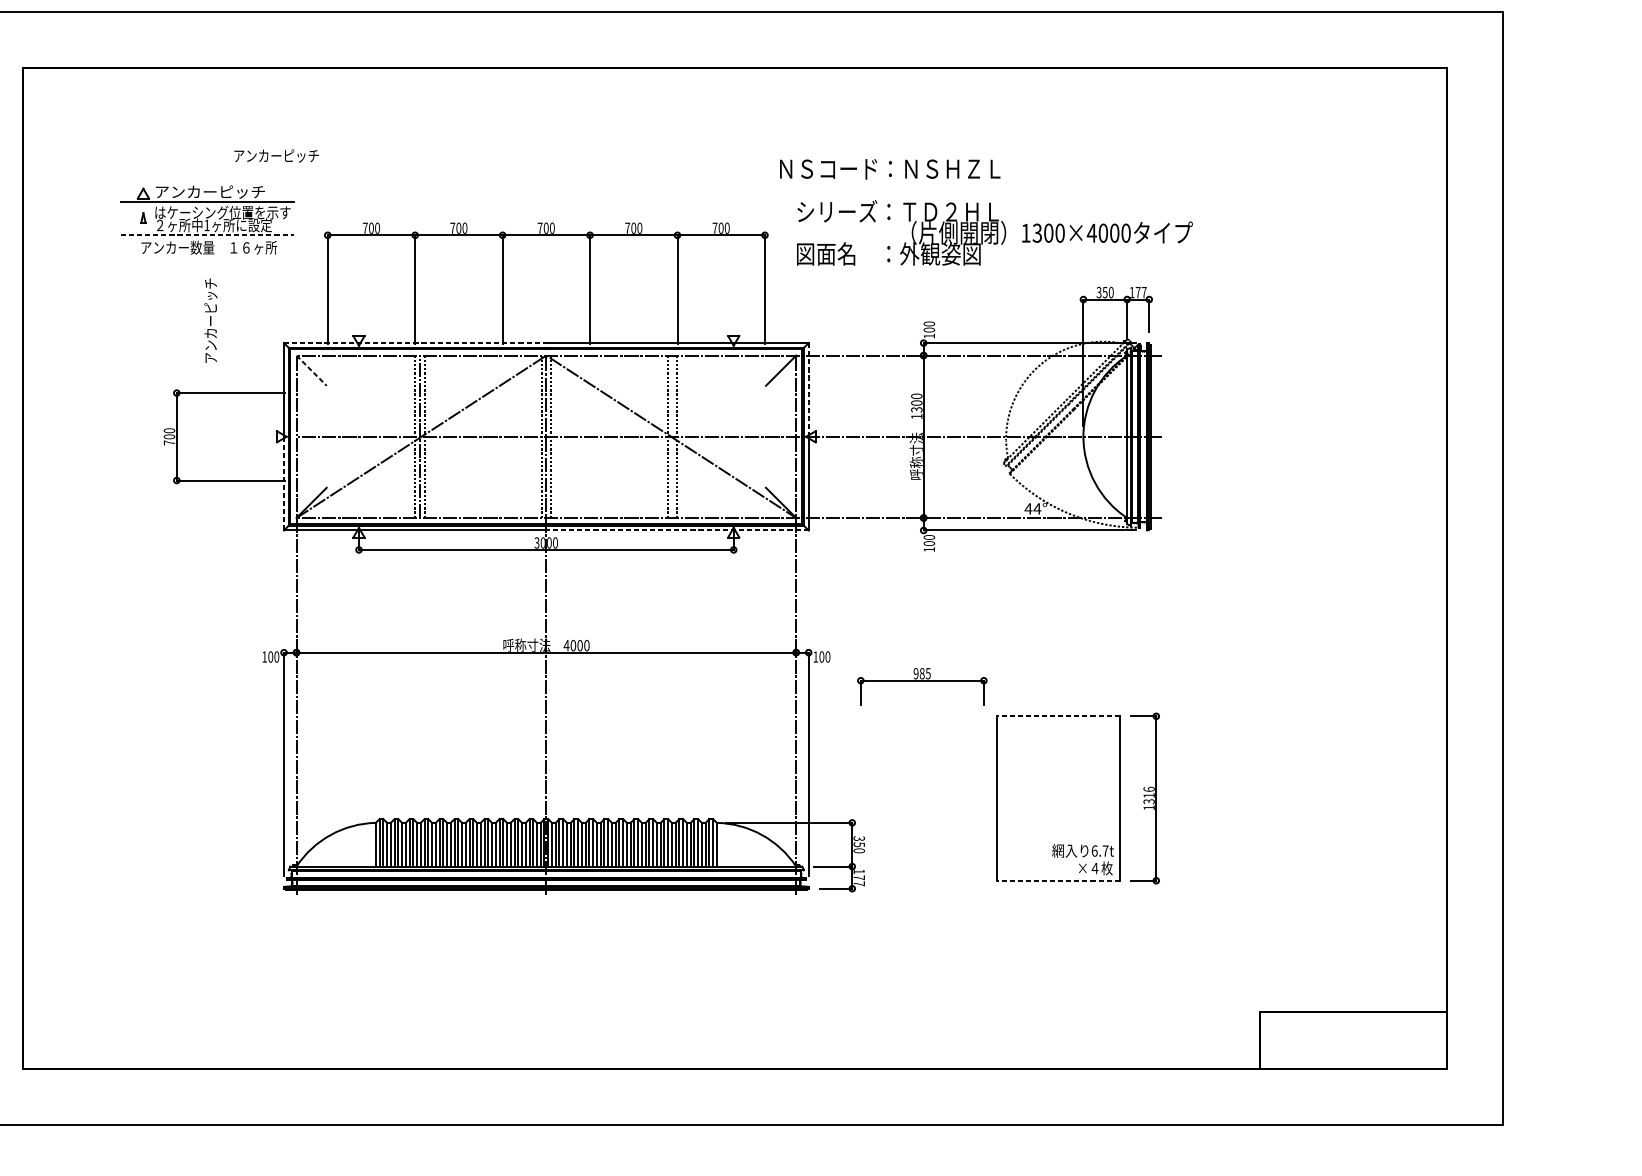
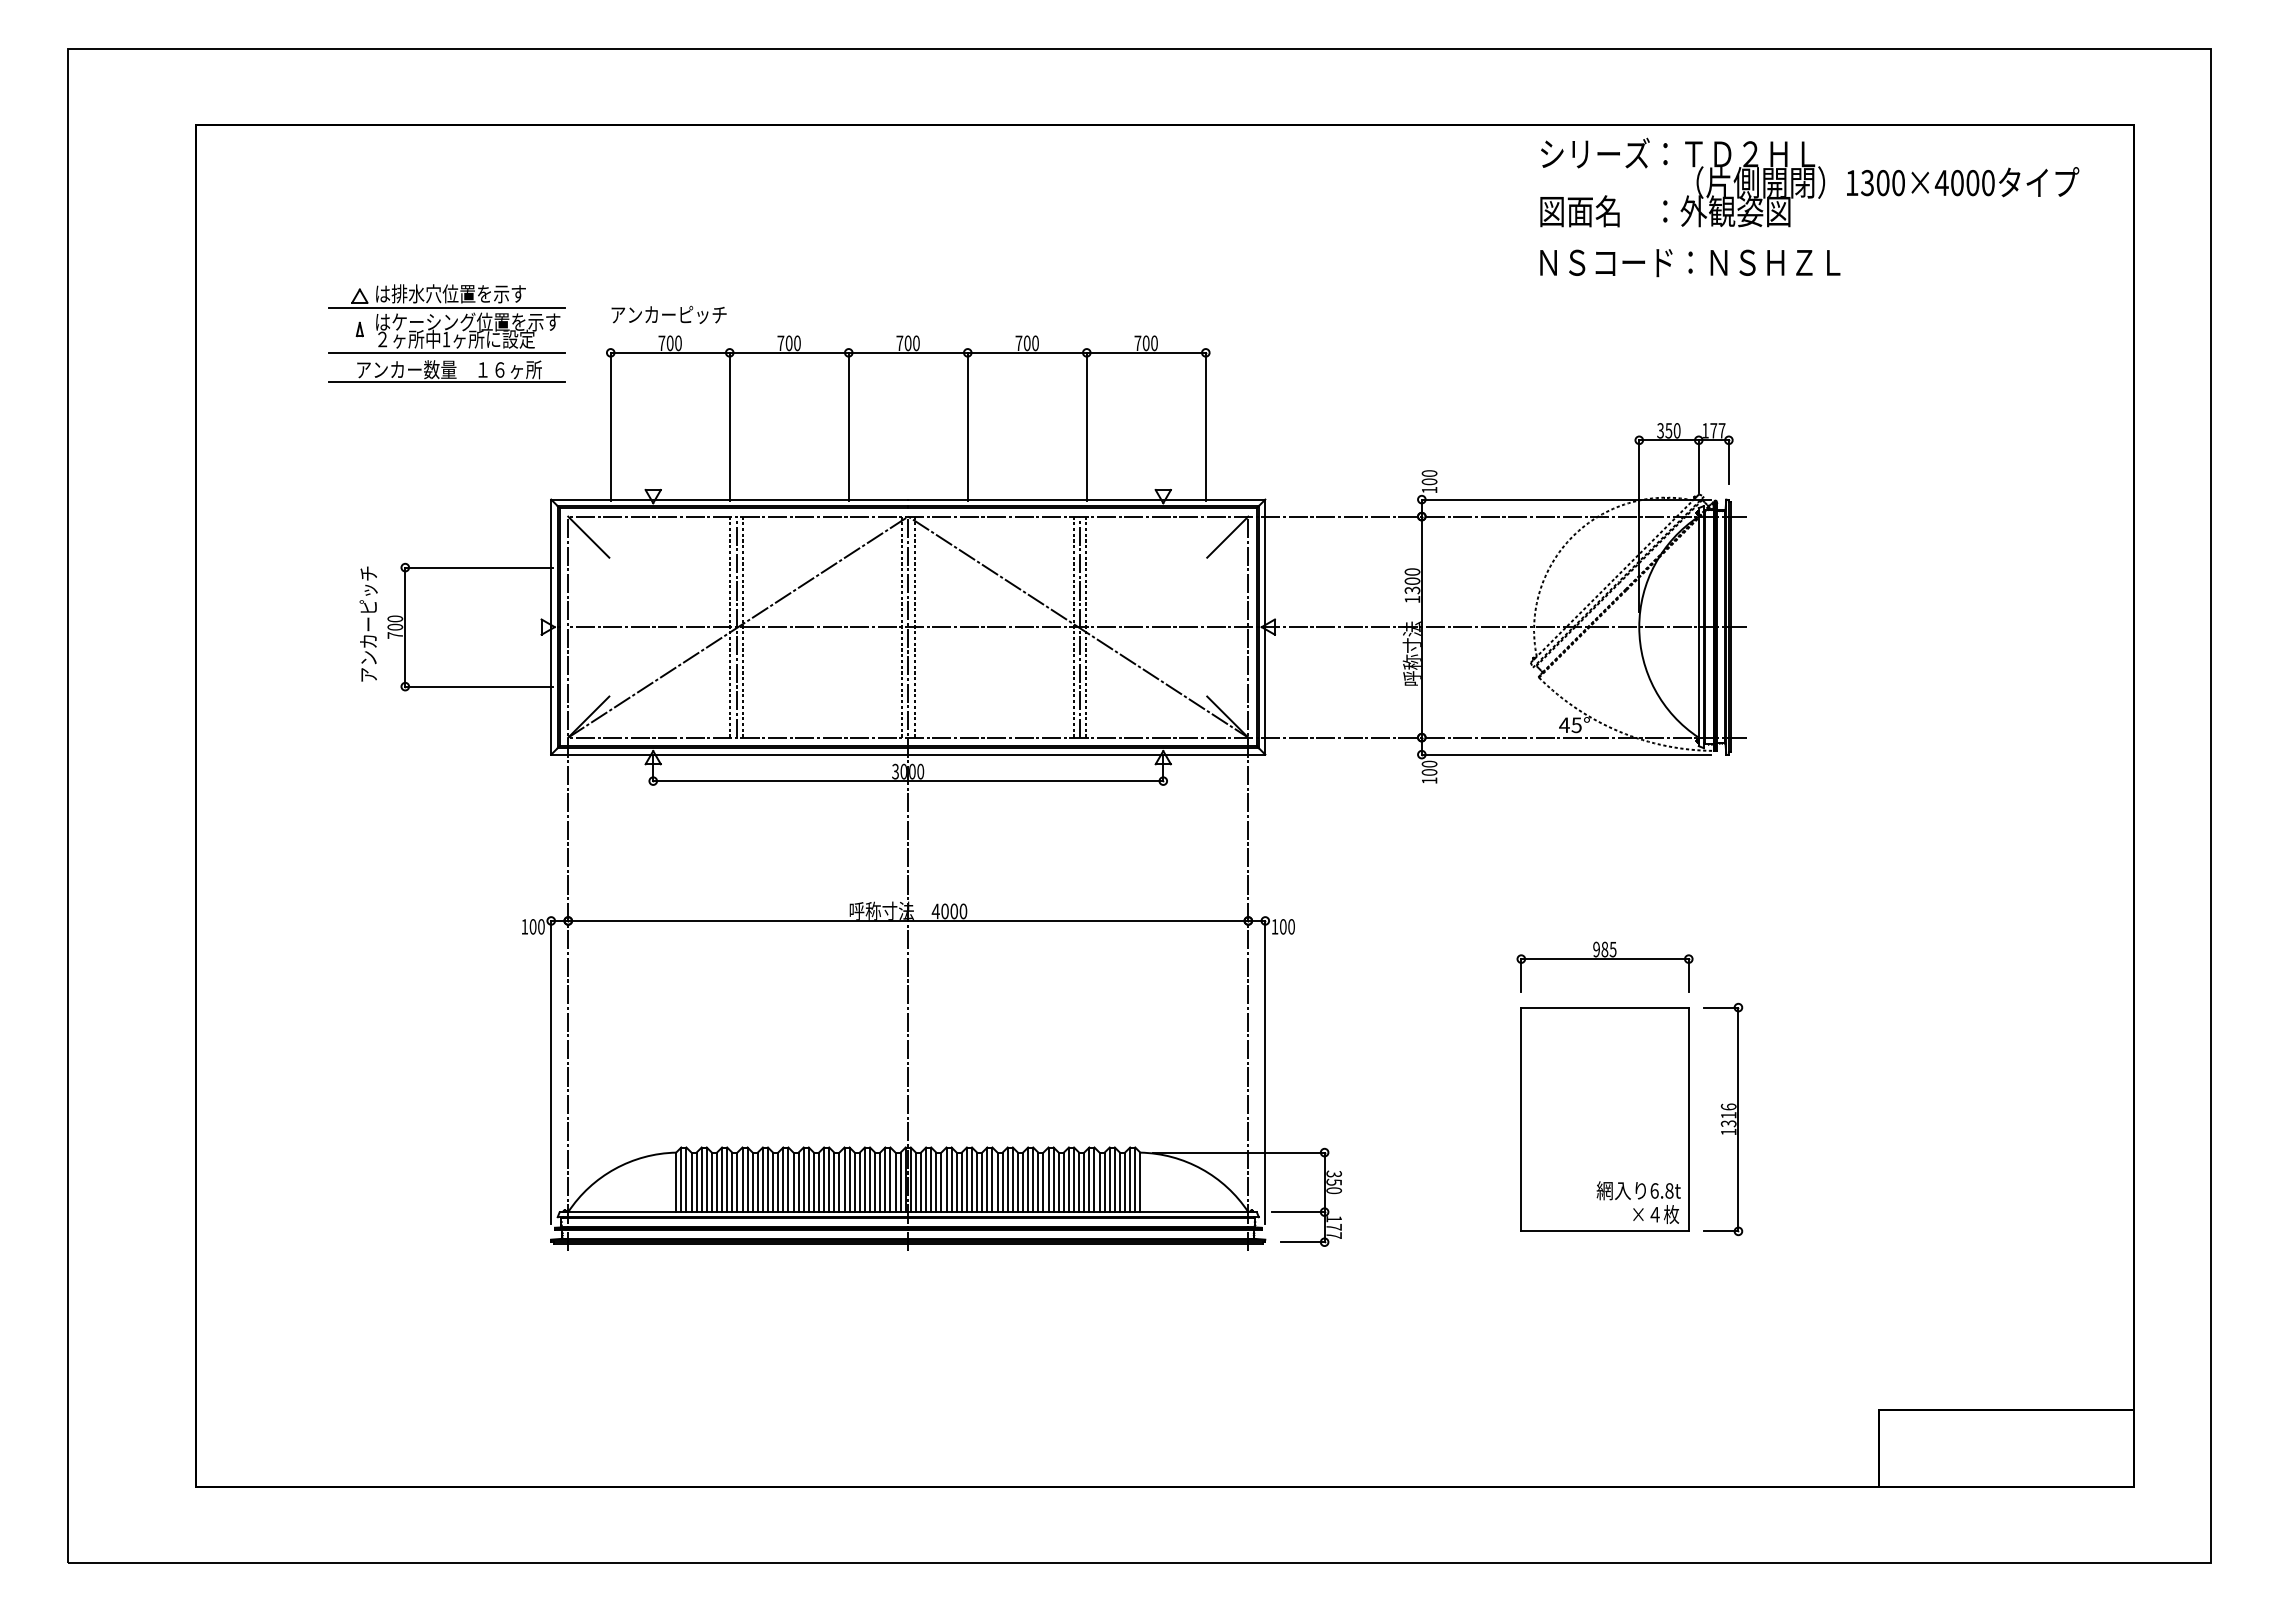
text: (276, 155) -> (668, 314), moved
text: (890, 169) -> (1690, 263), moved
text: (210, 191) -> (450, 293), アンカーピッチ -> は排水穴位置を示す
text: (994, 232) -> (1809, 182), moved
line: (207, 235) -> (447, 352), dashed -> solid
line: (207, 257) -> (447, 382), added
text: (210, 320) -> (368, 623), moved
line: (415, 343) -> (729, 499), dashed -> solid
line: (312, 370) -> (589, 537), dashed -> solid
line: (808, 390) -> (1265, 563), dashed -> solid
line: (672, 436) -> (1080, 626), added
line: (284, 483) -> (551, 690), dashed -> solid
text: (1037, 509) -> (1576, 725), 44° -> 45°
line: (677, 530) -> (1086, 754), dashed -> solid
part: (921, 680) -> (1604, 959), moved
line: (1058, 716) -> (1605, 1007), dashed -> solid
text: (1105, 850) -> (1669, 1190), 6.7t -> 6.8t
line: (1058, 880) -> (1605, 1231), dashed -> solid

